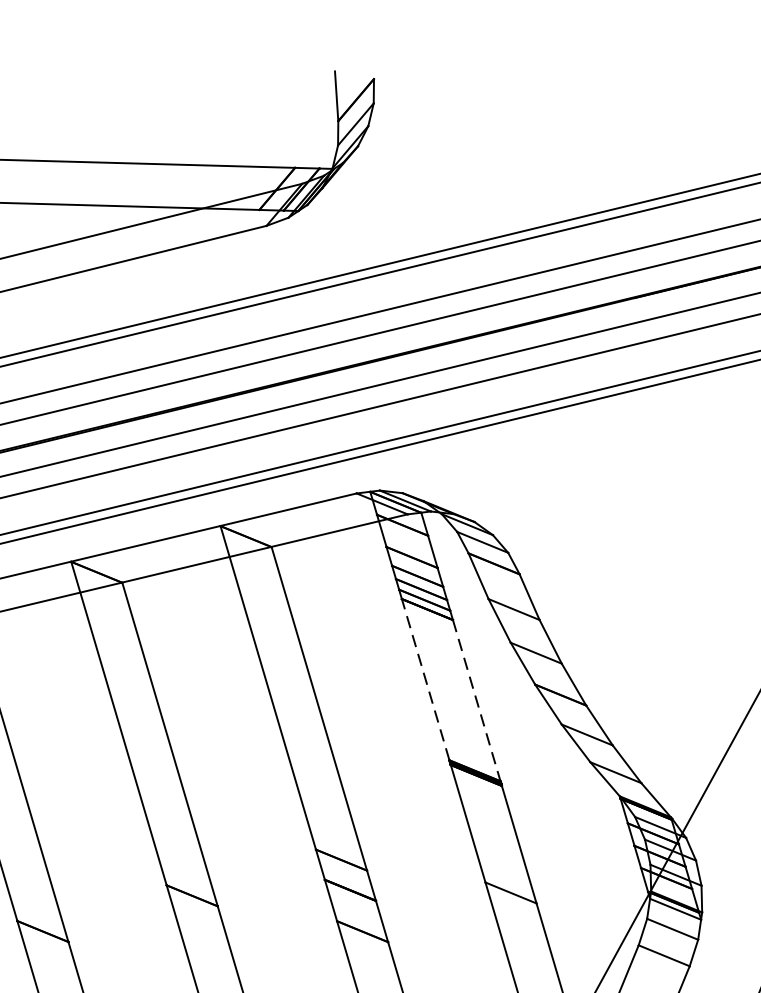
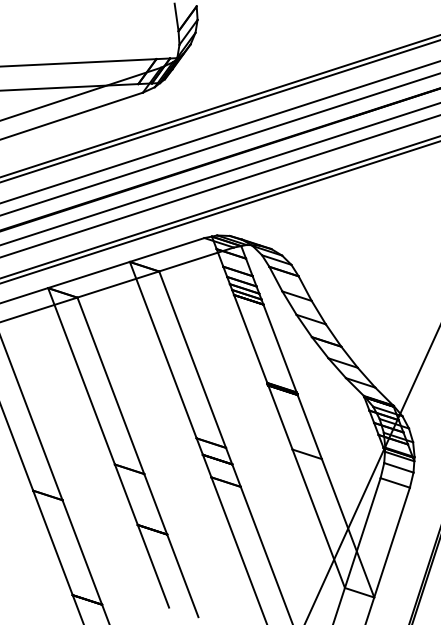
line: (425, 680) -> (250, 339), dashed -> solid
line: (477, 700) -> (280, 348), dashed -> solid

